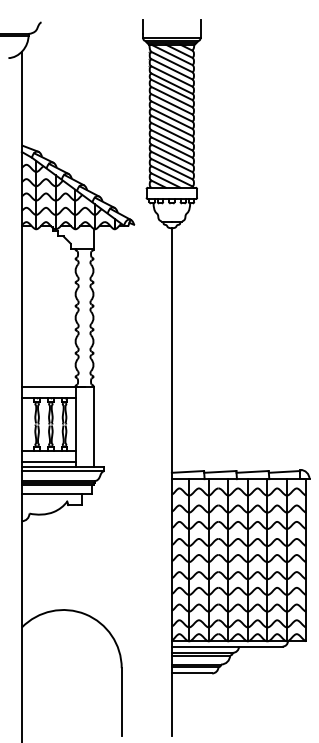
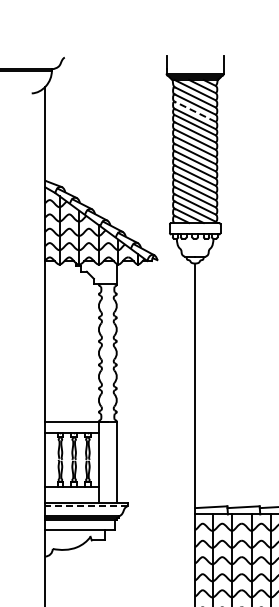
line: (171, 76) -> (194, 111), solid -> dashed
line: (48, 462) -> (71, 497), removed
line: (62, 471) -> (85, 506), solid -> dashed

